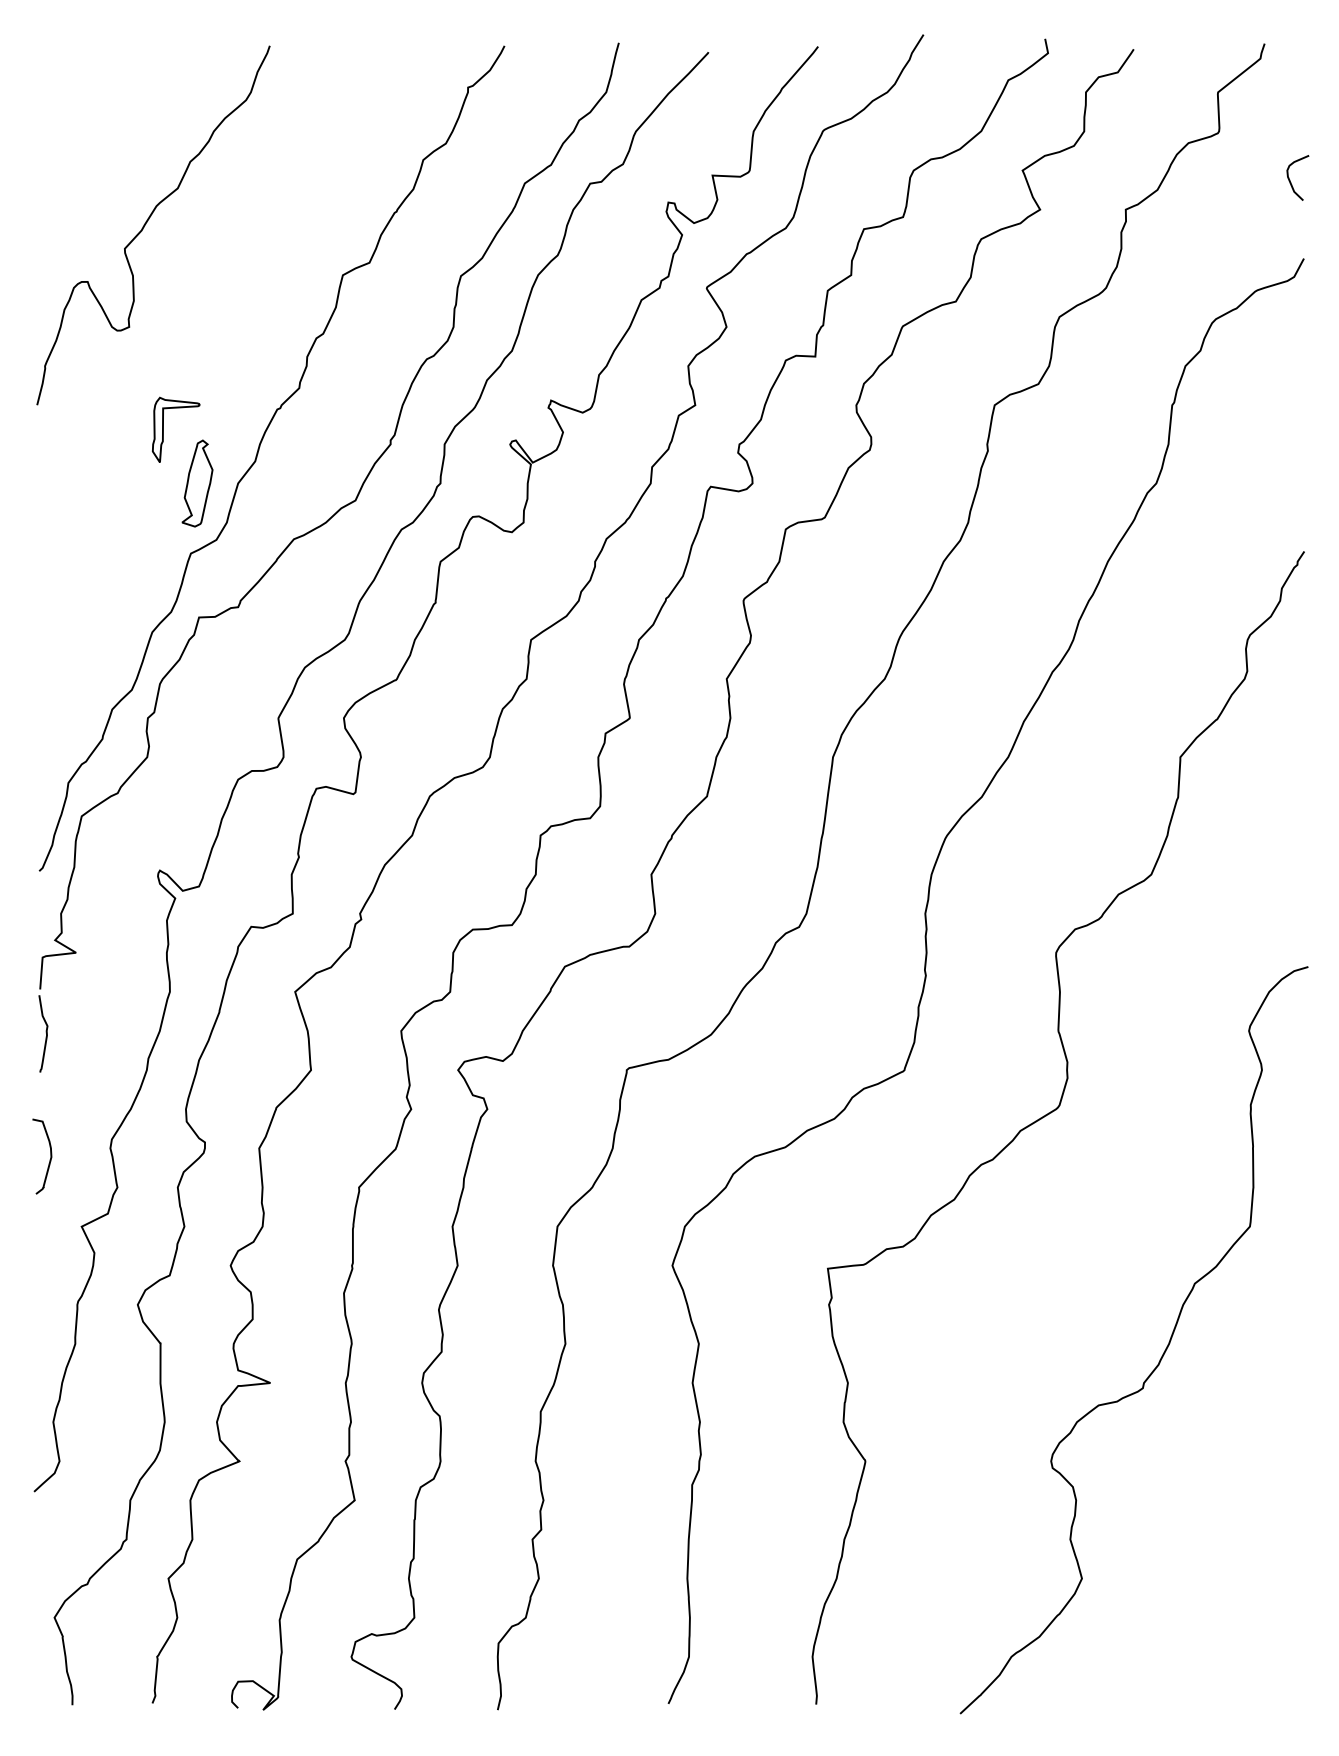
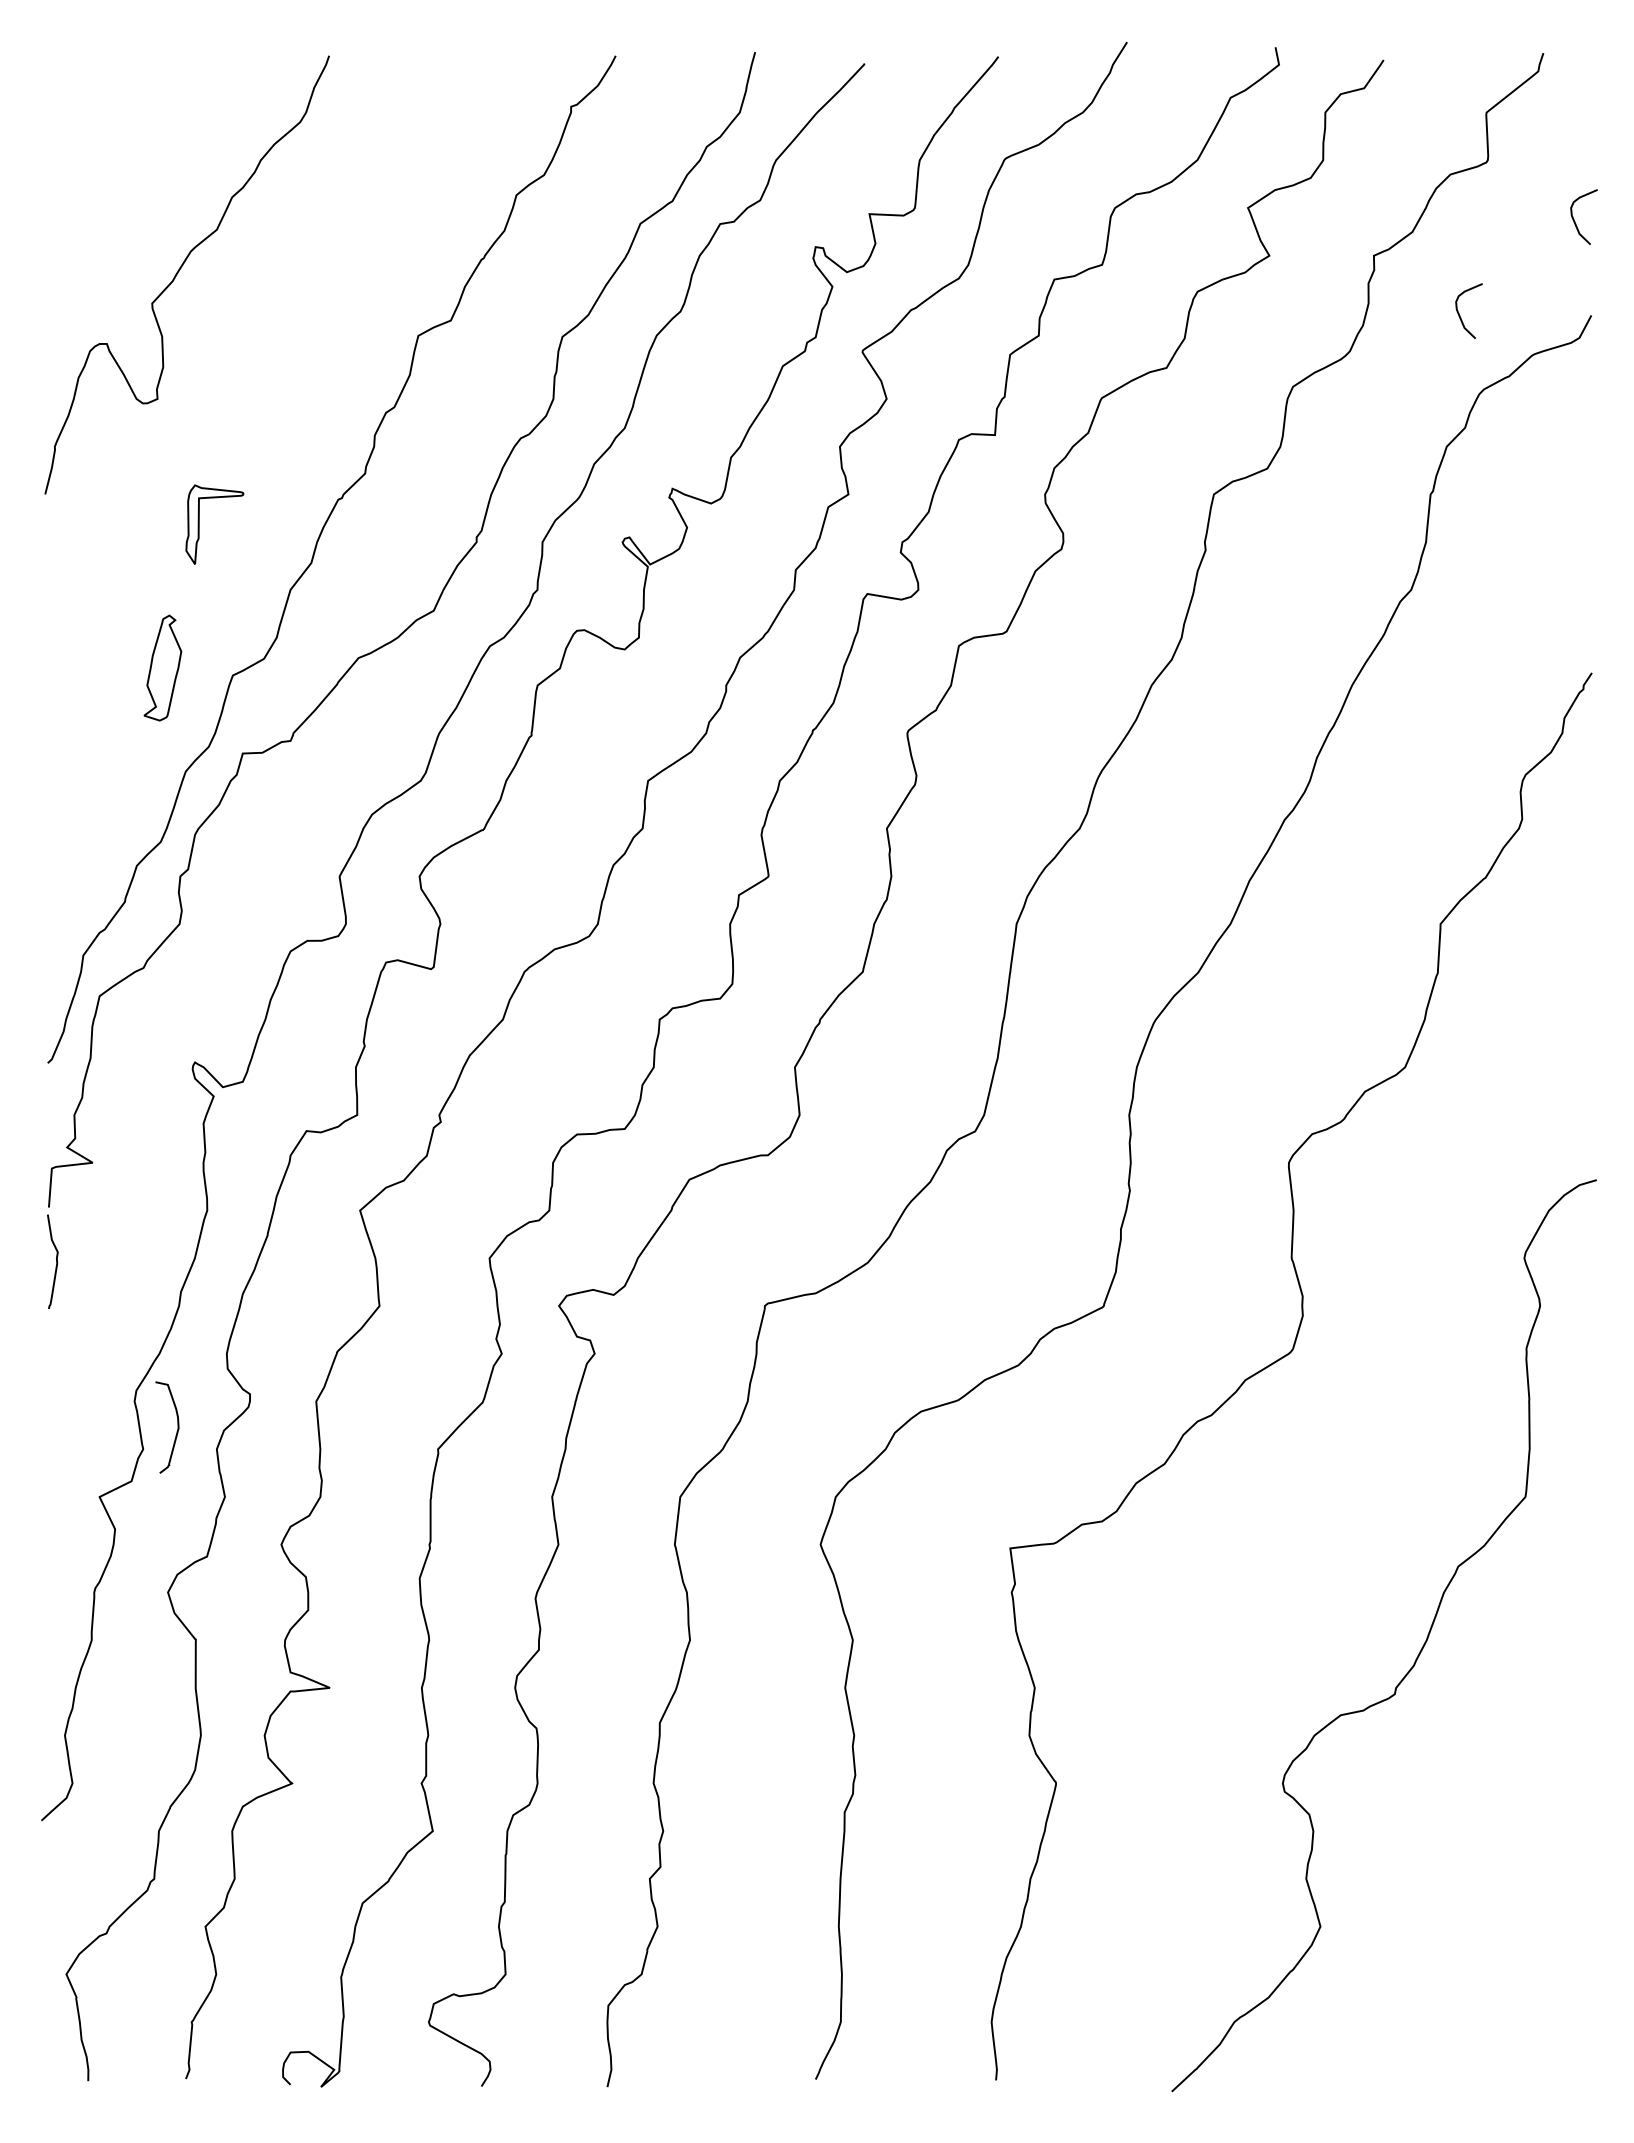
curve: (1196, 258) -> (1460, 315), added
part: (197, 483) -> (162, 667), moved
curve: (49, 1159) -> (176, 1431), moved

